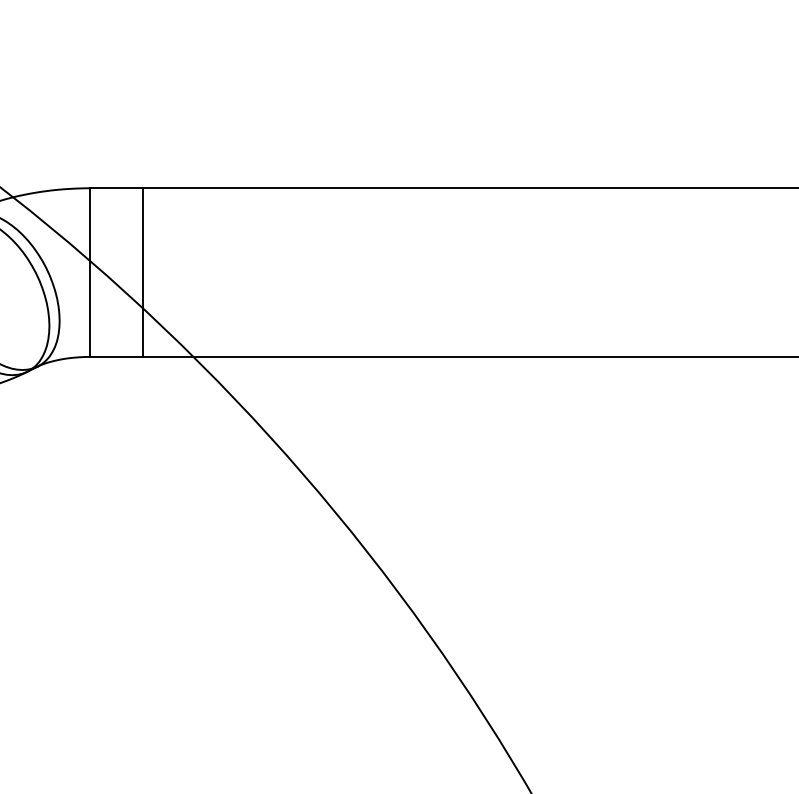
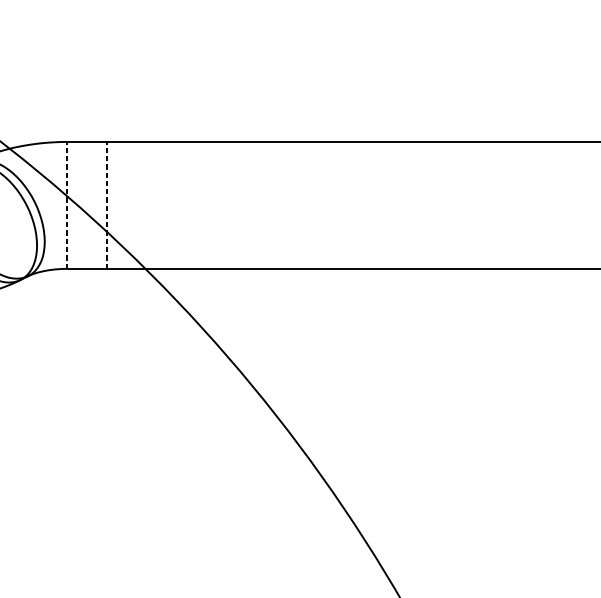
line: (89, 272) -> (67, 205), solid -> dashed
line: (142, 272) -> (107, 205), solid -> dashed

